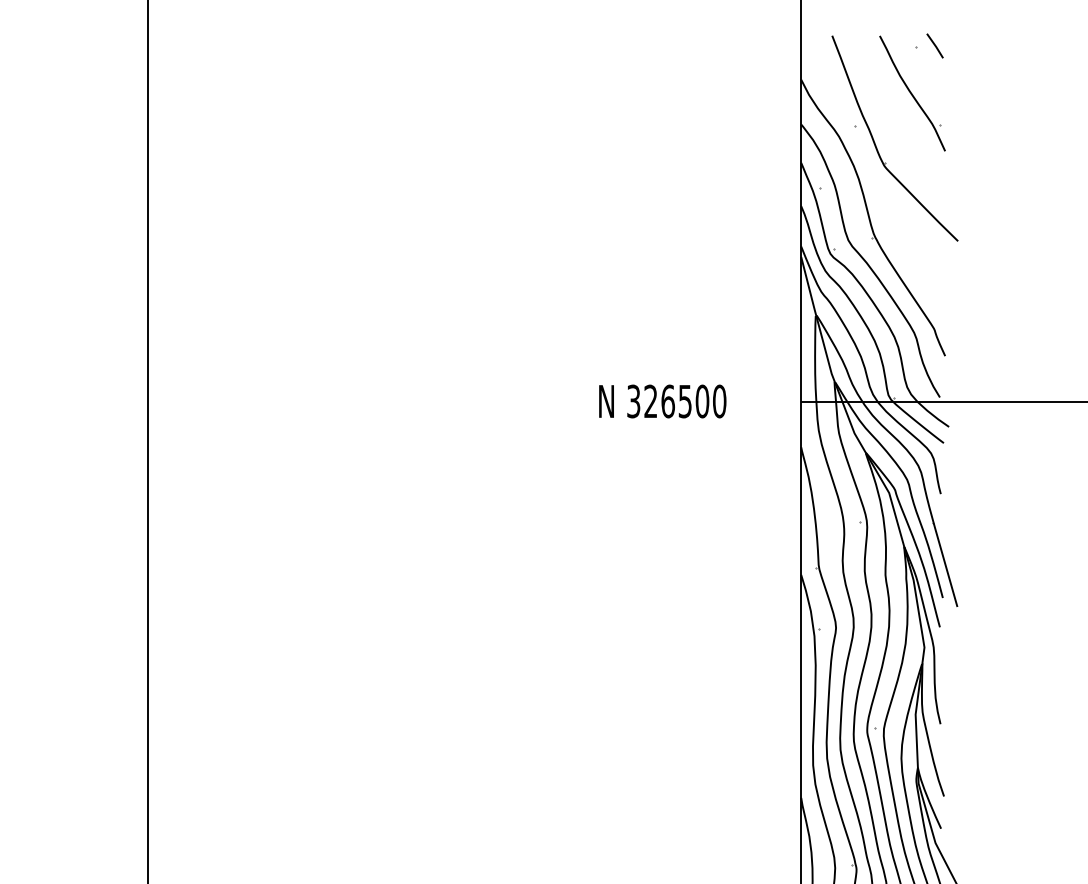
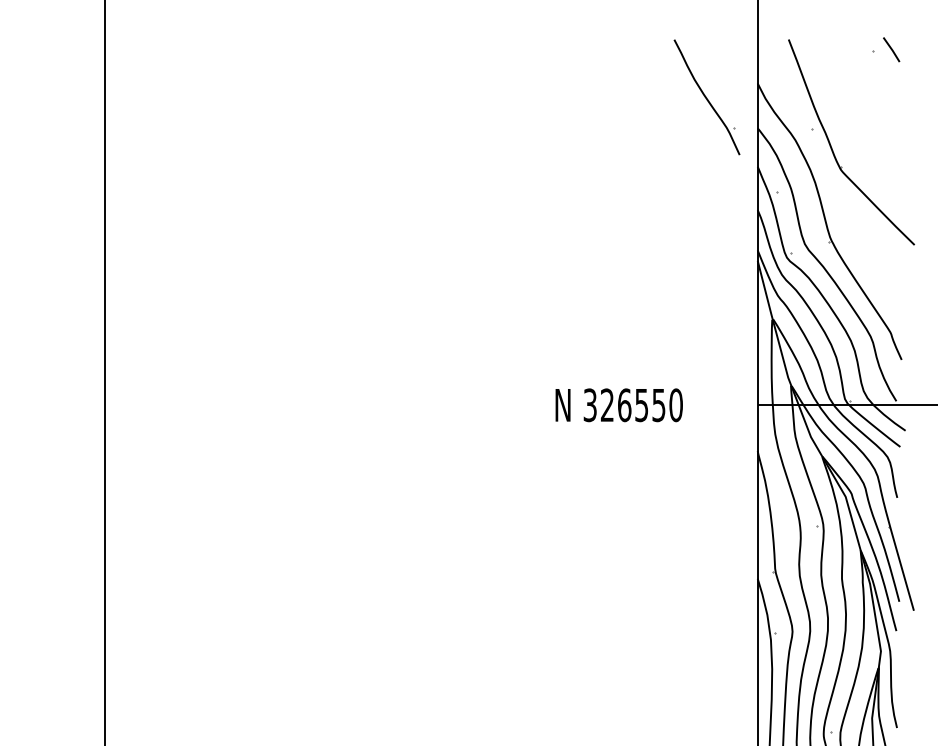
part: (912, 93) -> (706, 97), moved
text: (702, 401) -> (658, 405), 326500 -> 326550

